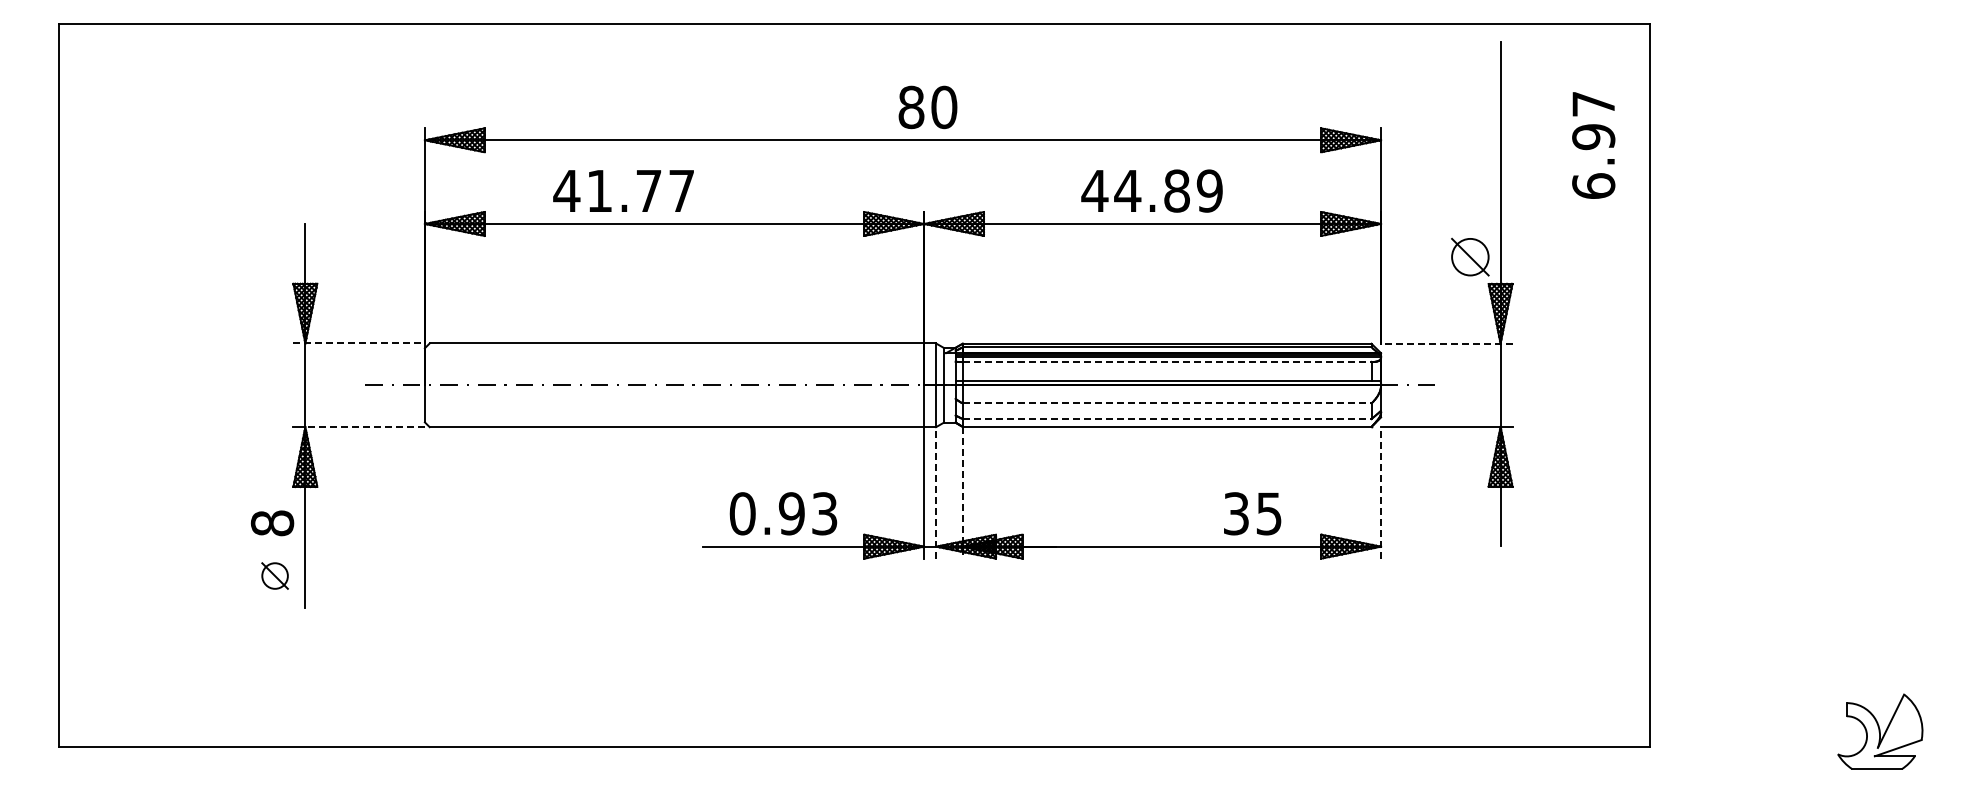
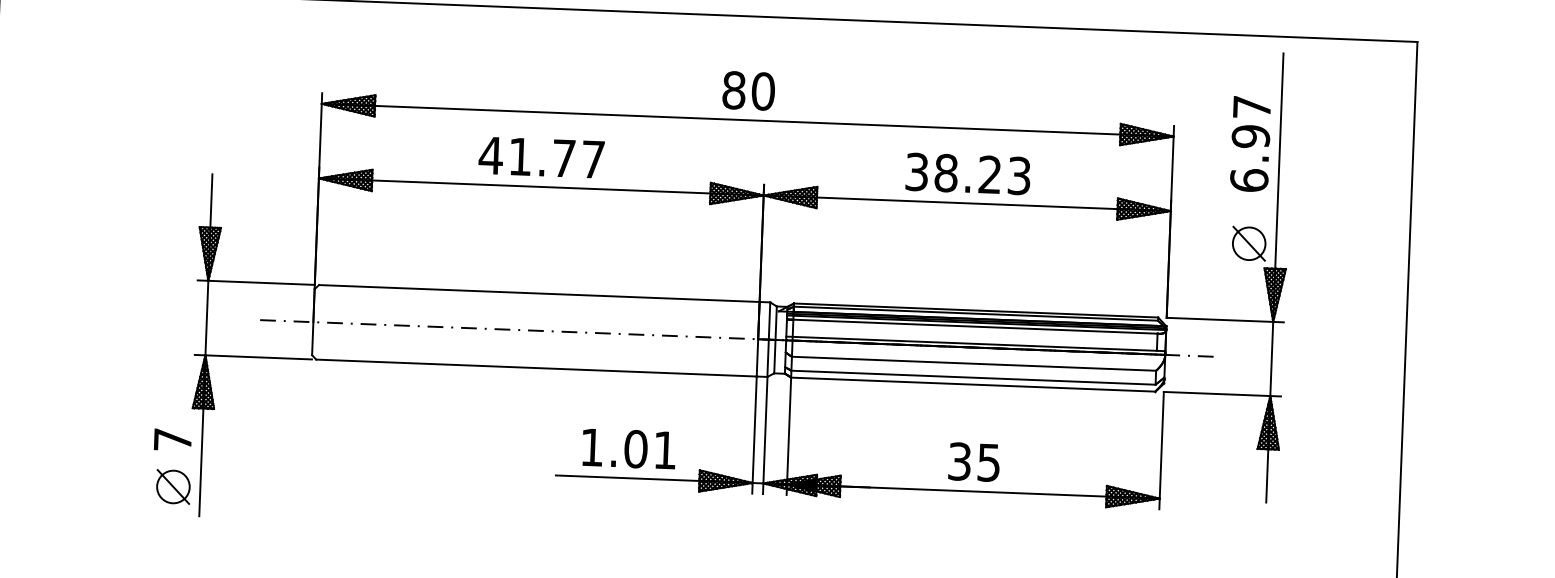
text: (927, 107) -> (748, 90), moved
text: (1593, 145) -> (1250, 144), moved
text: (623, 190) -> (541, 157), moved
text: (1151, 190) -> (967, 173), 44.89 -> 38.23
line: (359, 343) -> (256, 282), dashed -> solid
line: (1446, 343) -> (1224, 319), dashed -> solid
line: (1167, 361) -> (975, 326), dashed -> solid
line: (1167, 403) -> (974, 363), dashed -> solid
line: (1167, 419) -> (973, 378), dashed -> solid
line: (365, 427) -> (259, 357), dashed -> solid
line: (936, 492) -> (765, 435), dashed -> solid
line: (962, 492) -> (788, 436), dashed -> solid
line: (1381, 492) -> (1161, 450), dashed -> solid
text: (783, 513) -> (628, 448), 0.93 -> 1.01
text: (1252, 513) -> (974, 461), moved
text: (272, 523) -> (172, 440), 8 -> 7
part: (274, 575) -> (172, 486), size x1.43

